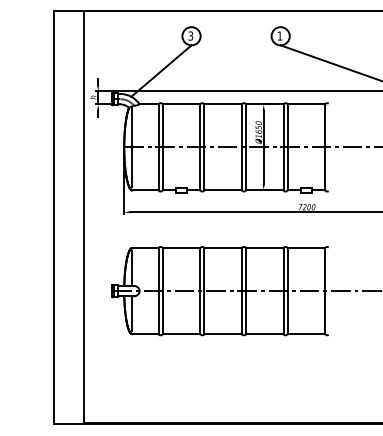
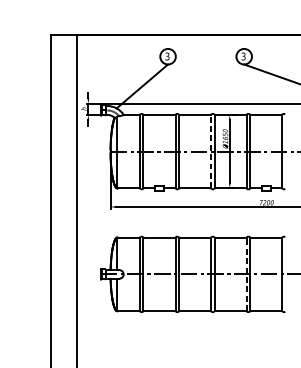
text: (279, 35) -> (243, 56), 1 -> 3
line: (241, 147) -> (210, 151), solid -> dashed
line: (283, 291) -> (246, 274), solid -> dashed

